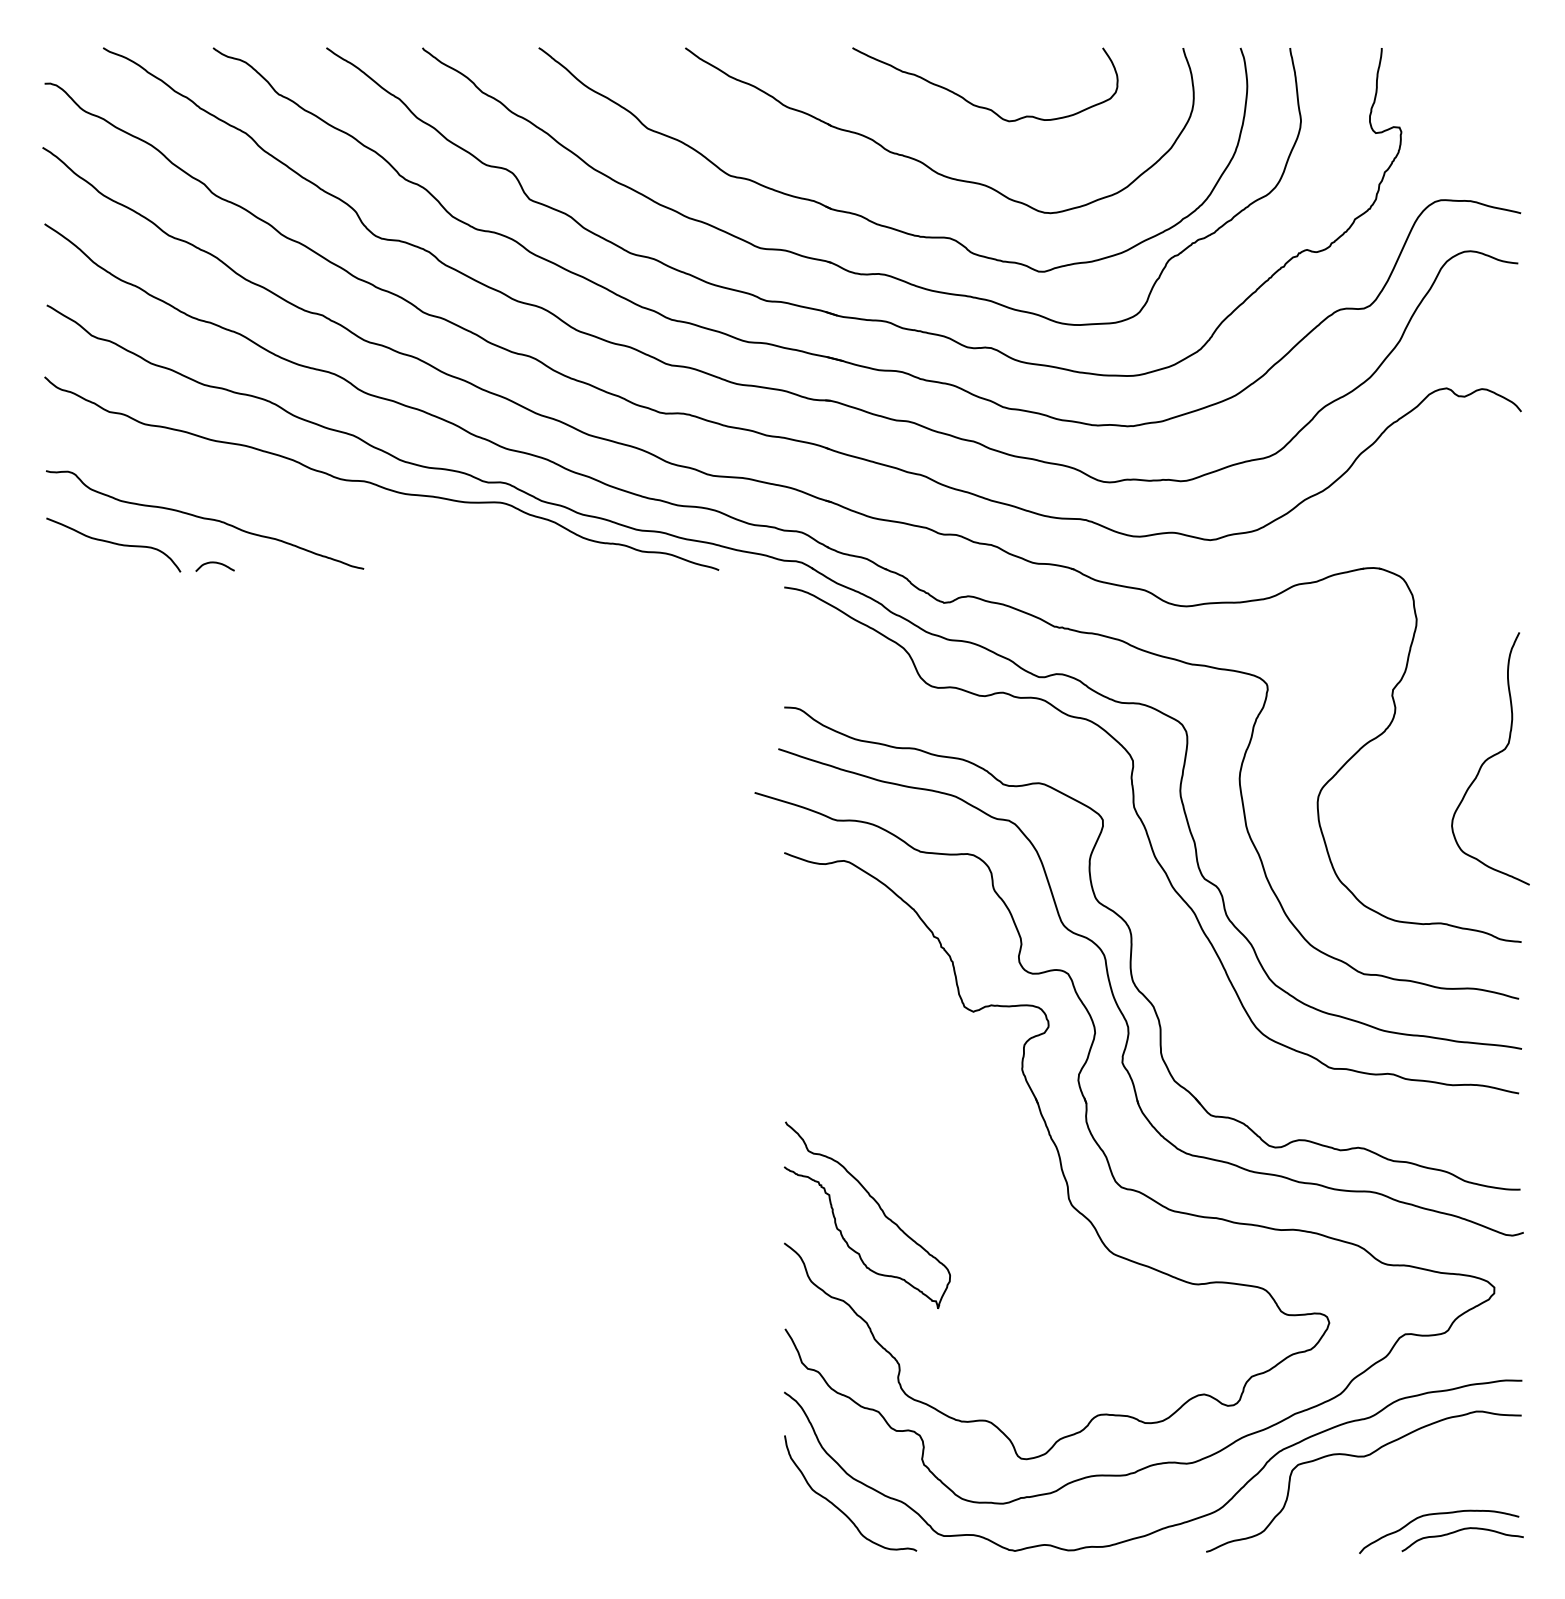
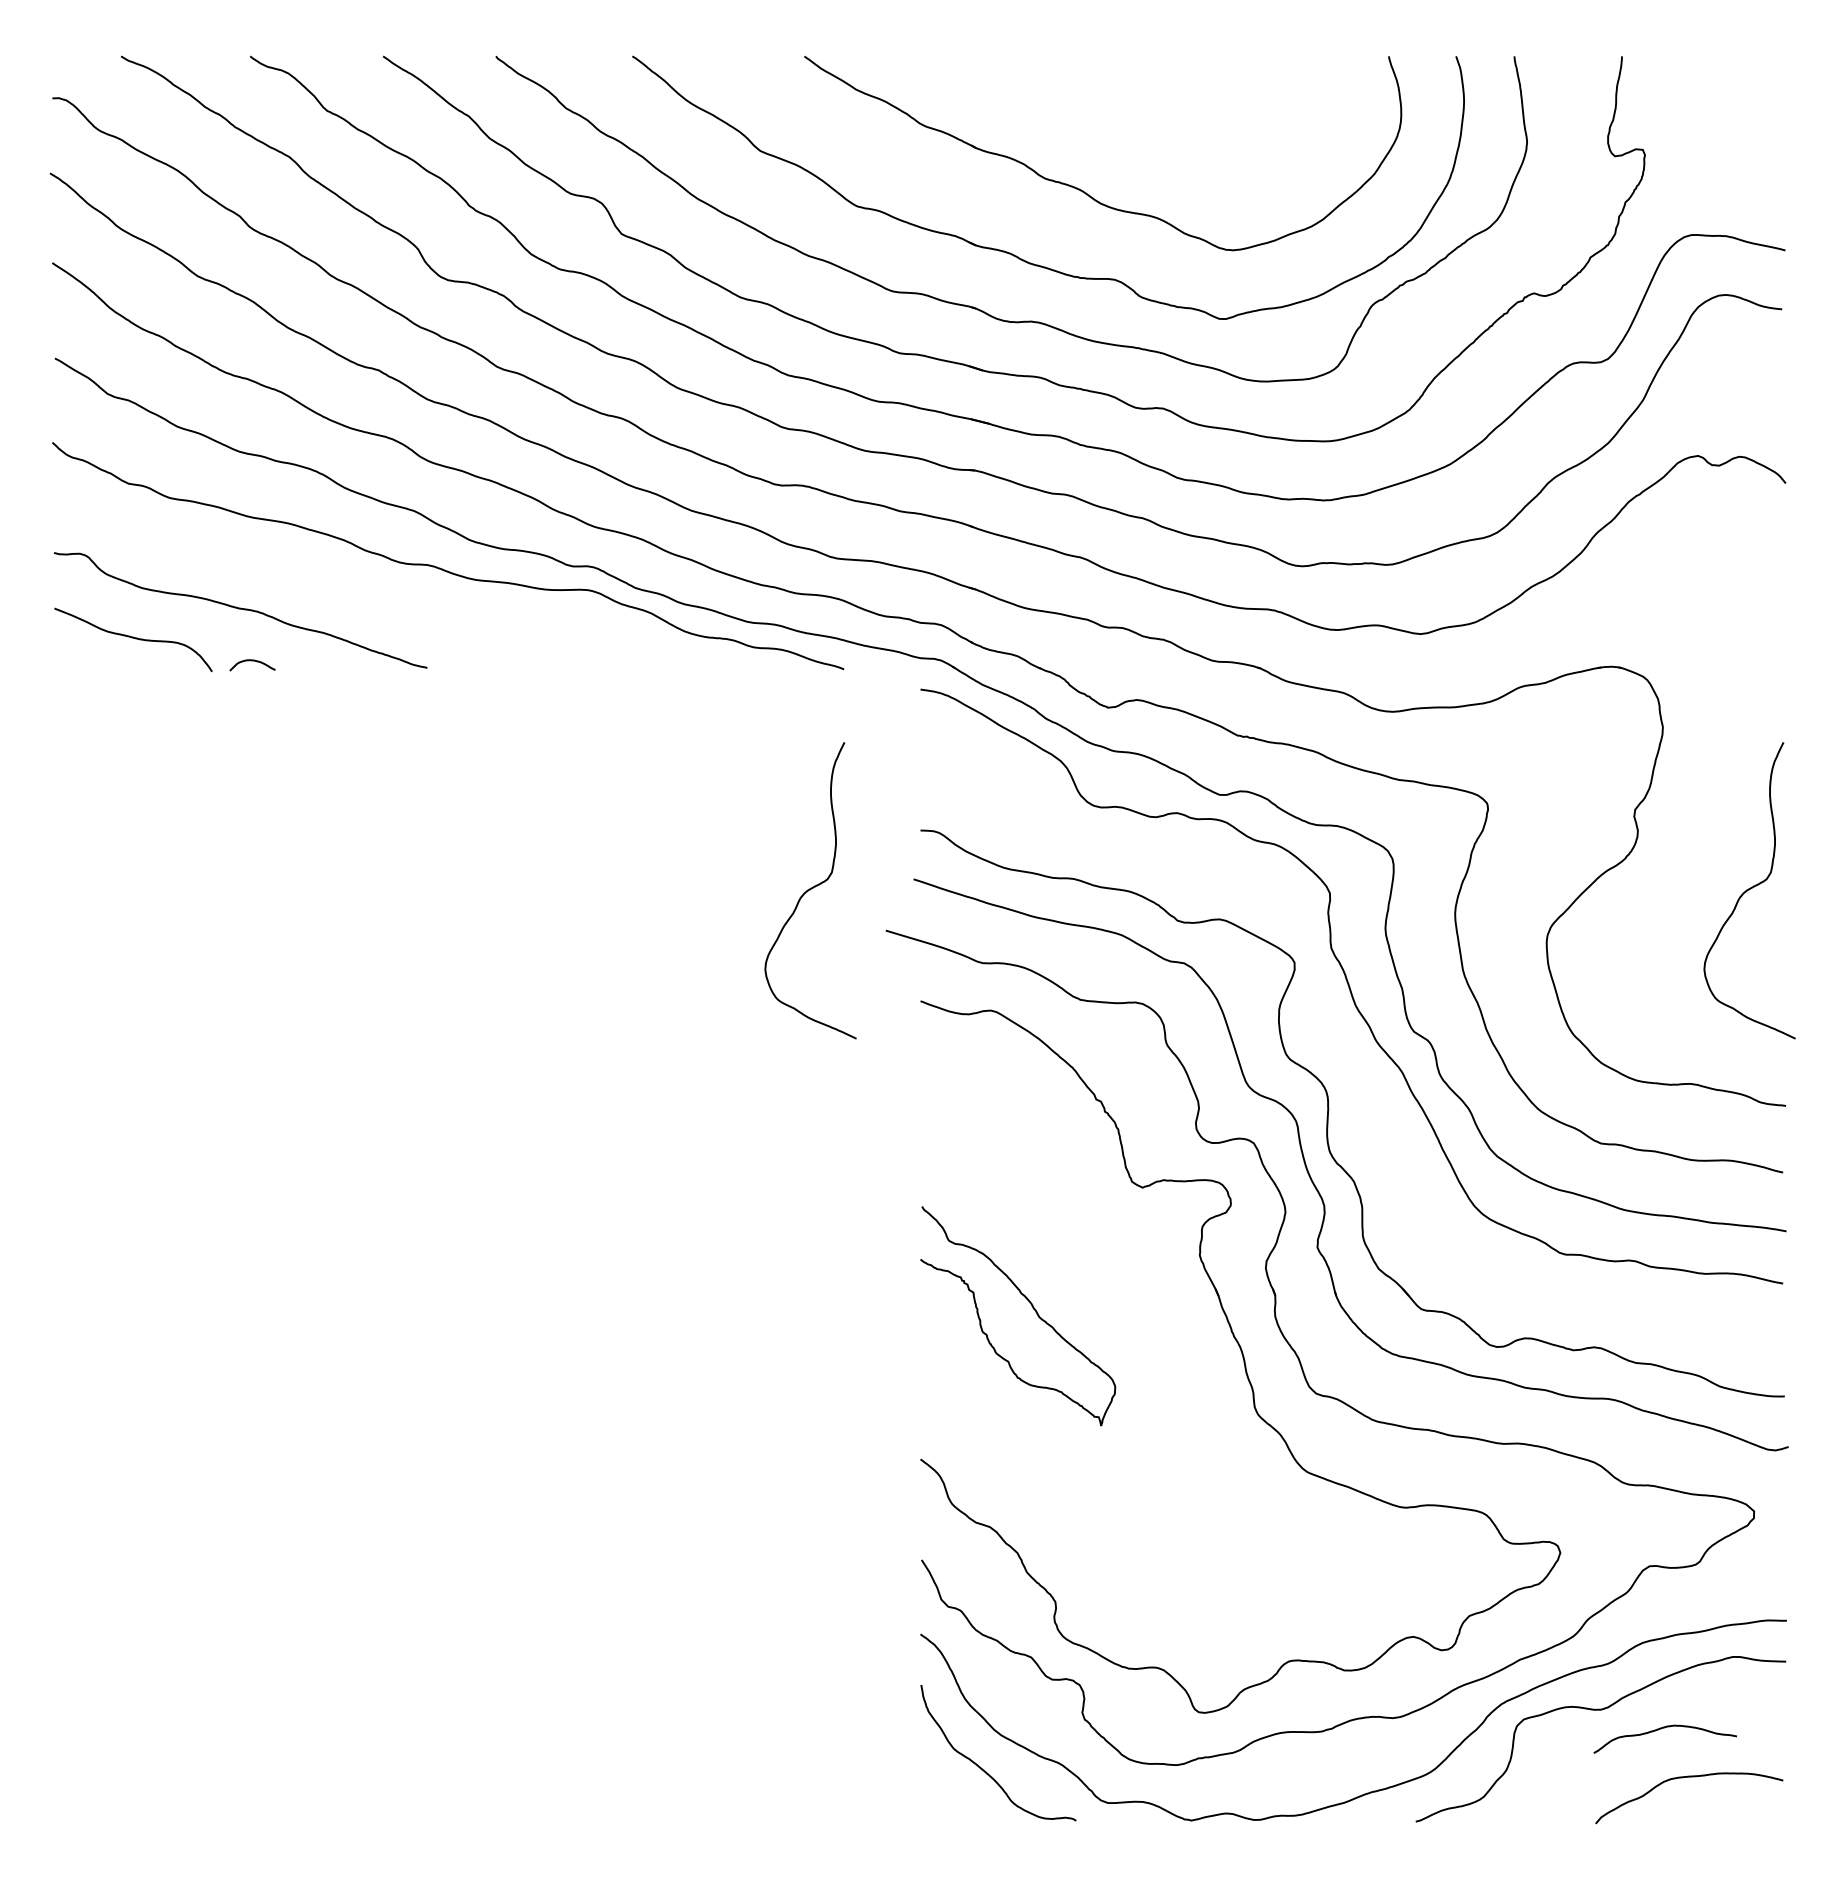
curve: (978, 105) -> (1148, 123), removed
curve: (690, 758) -> (810, 890), added
curve: (879, 1208) -> (1032, 1308), moved
curve: (1459, 1531) -> (1661, 1729), moved

